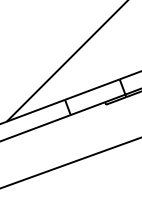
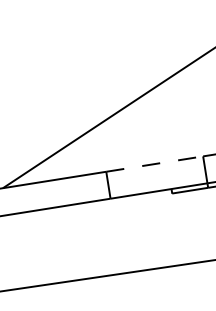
line: (92, 89) -> (154, 163), solid -> dashed

